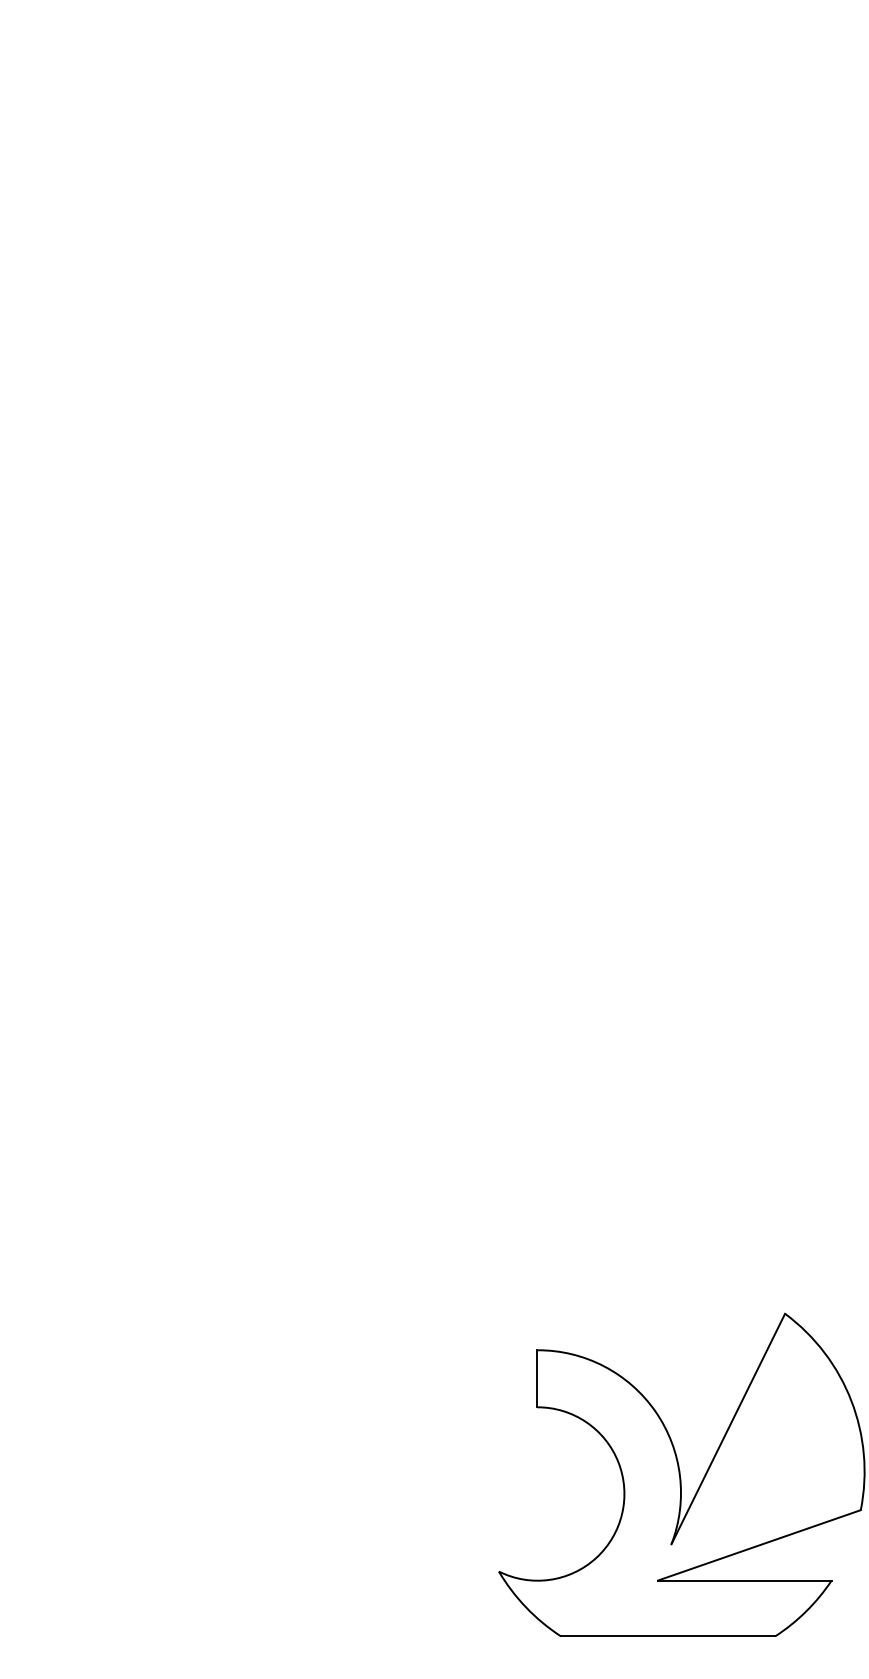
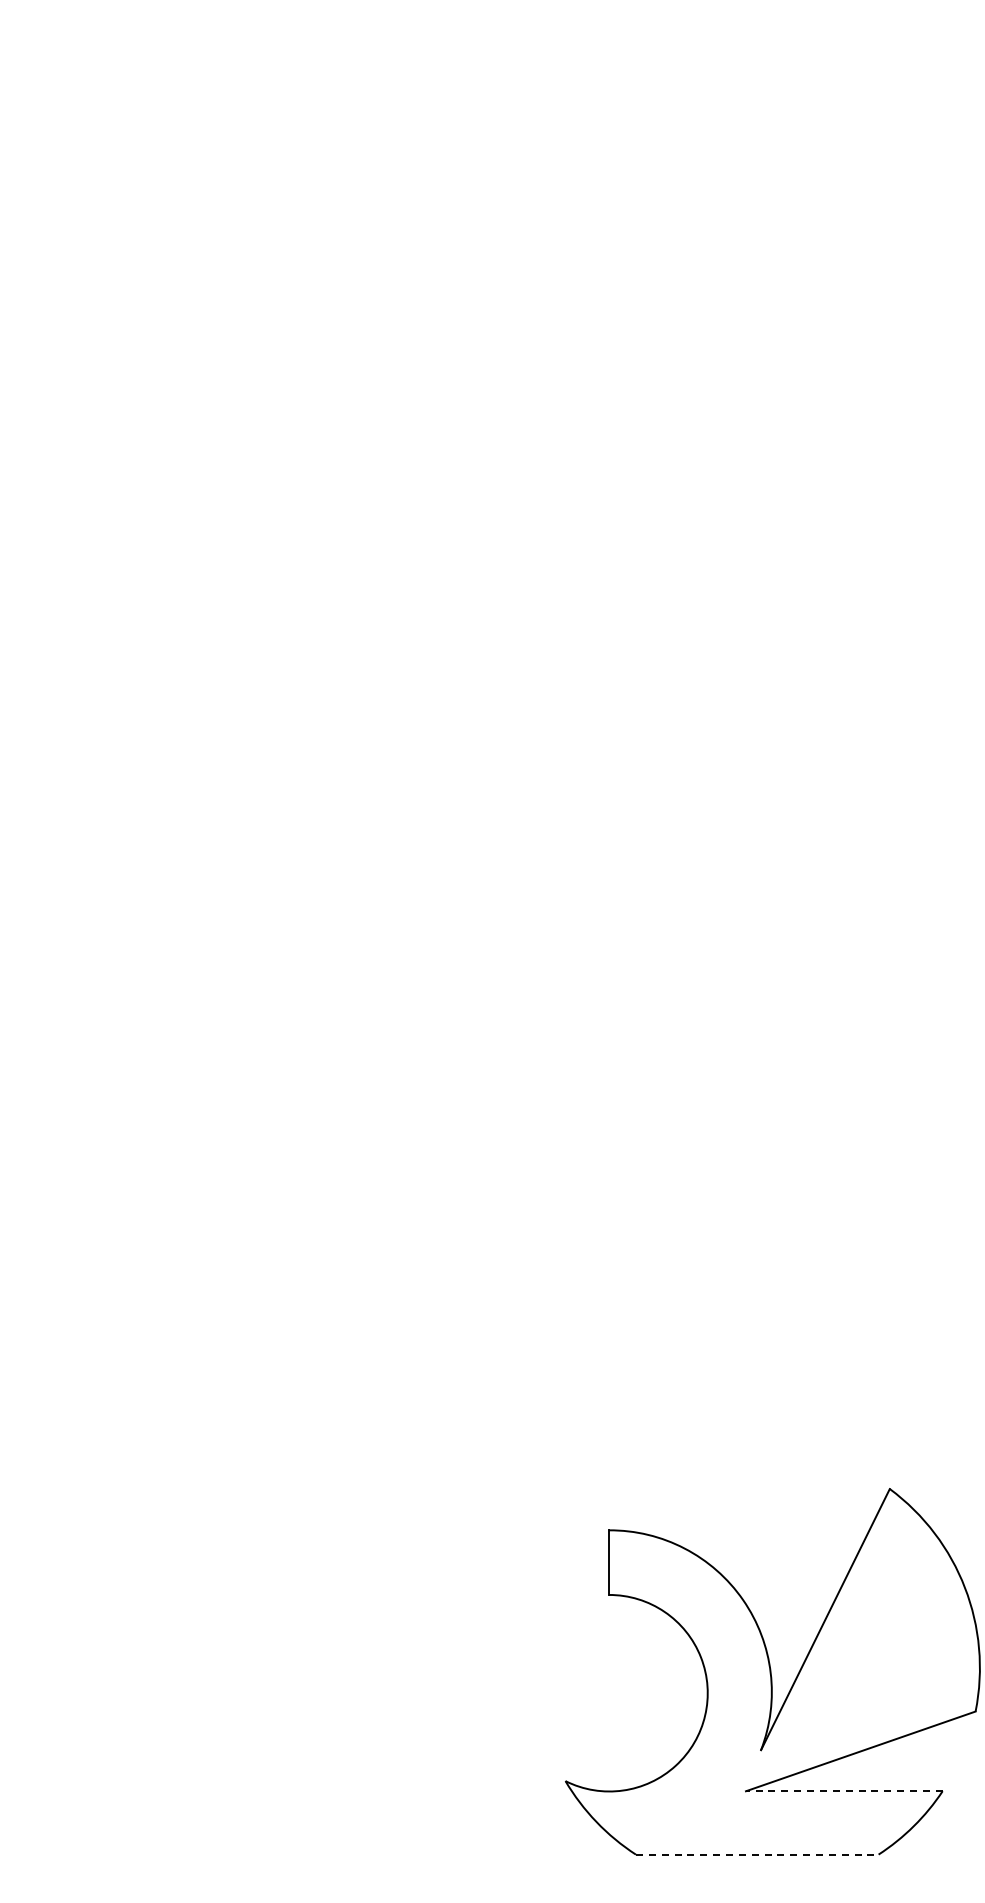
line: (744, 1580) -> (843, 1791), solid -> dashed
line: (668, 1636) -> (757, 1854), solid -> dashed

